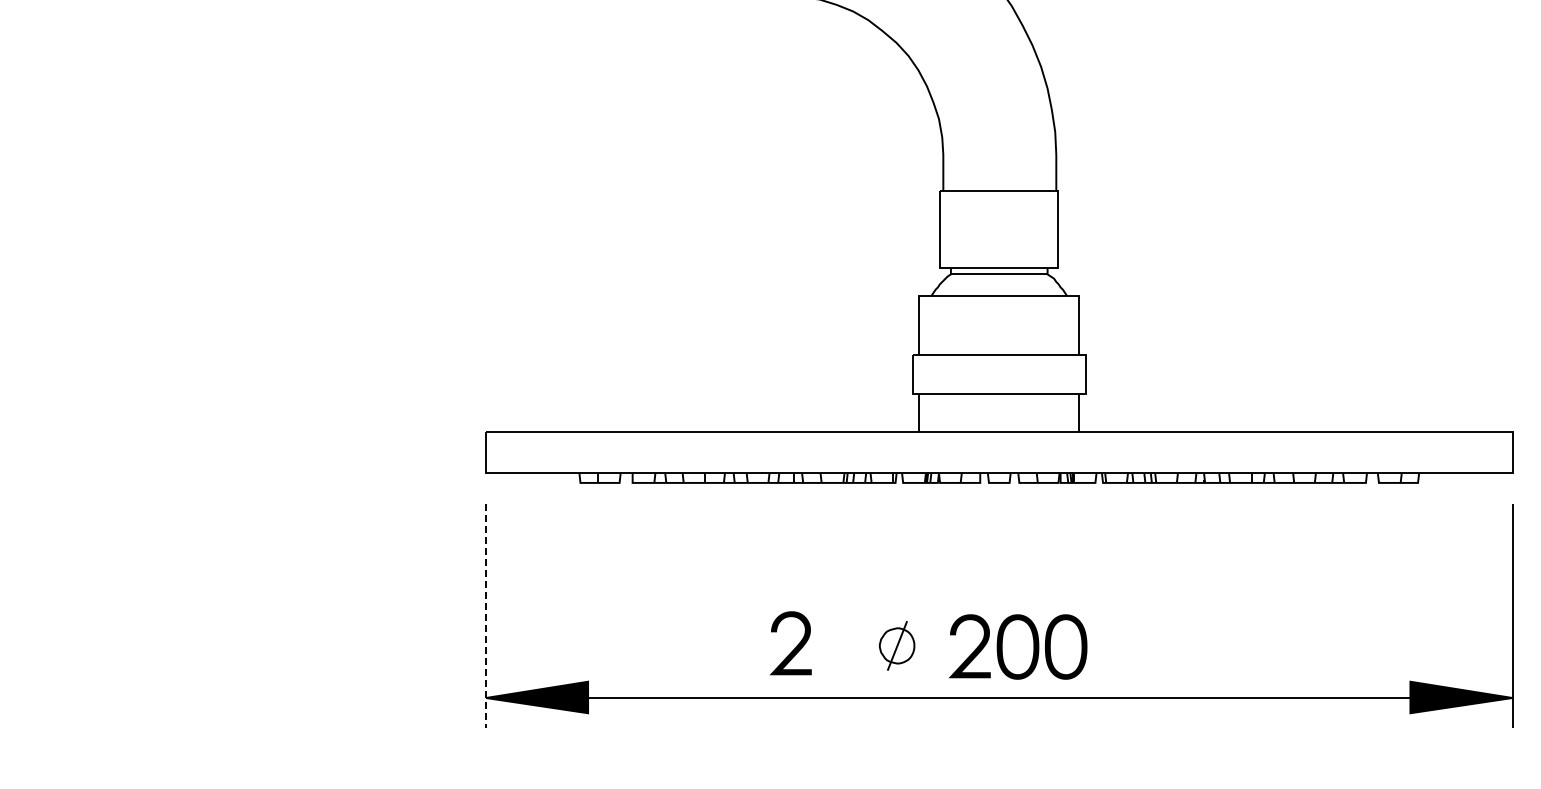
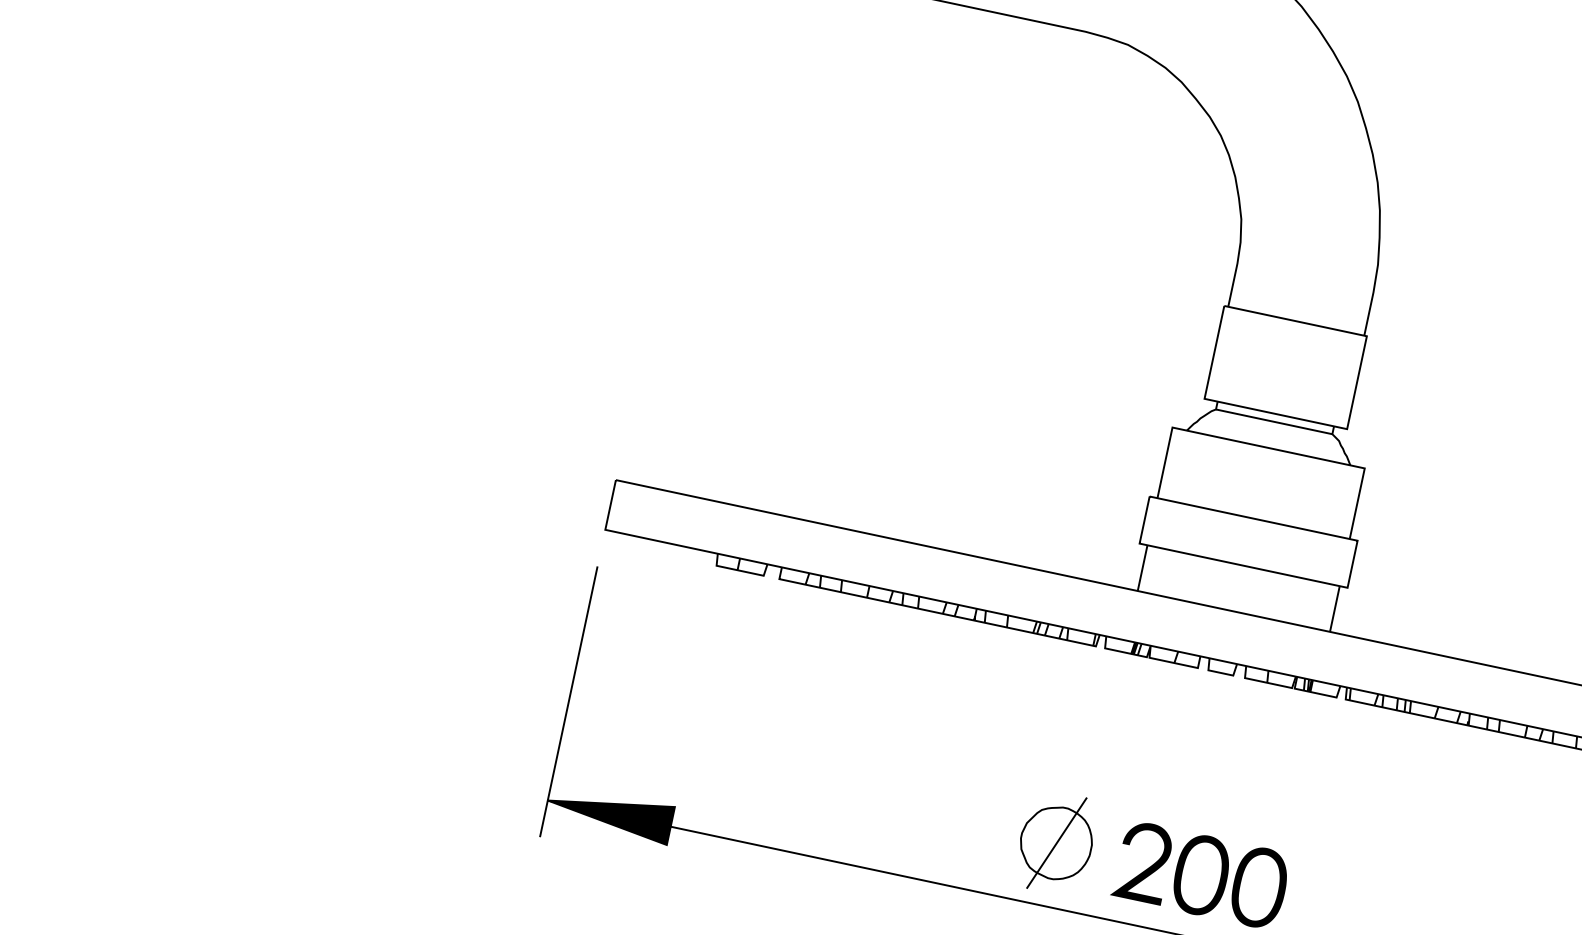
line: (486, 616) -> (569, 702), dashed -> solid
part: (796, 645) -> (935, 816), removed
part: (896, 645) -> (1055, 842), size x1.67

